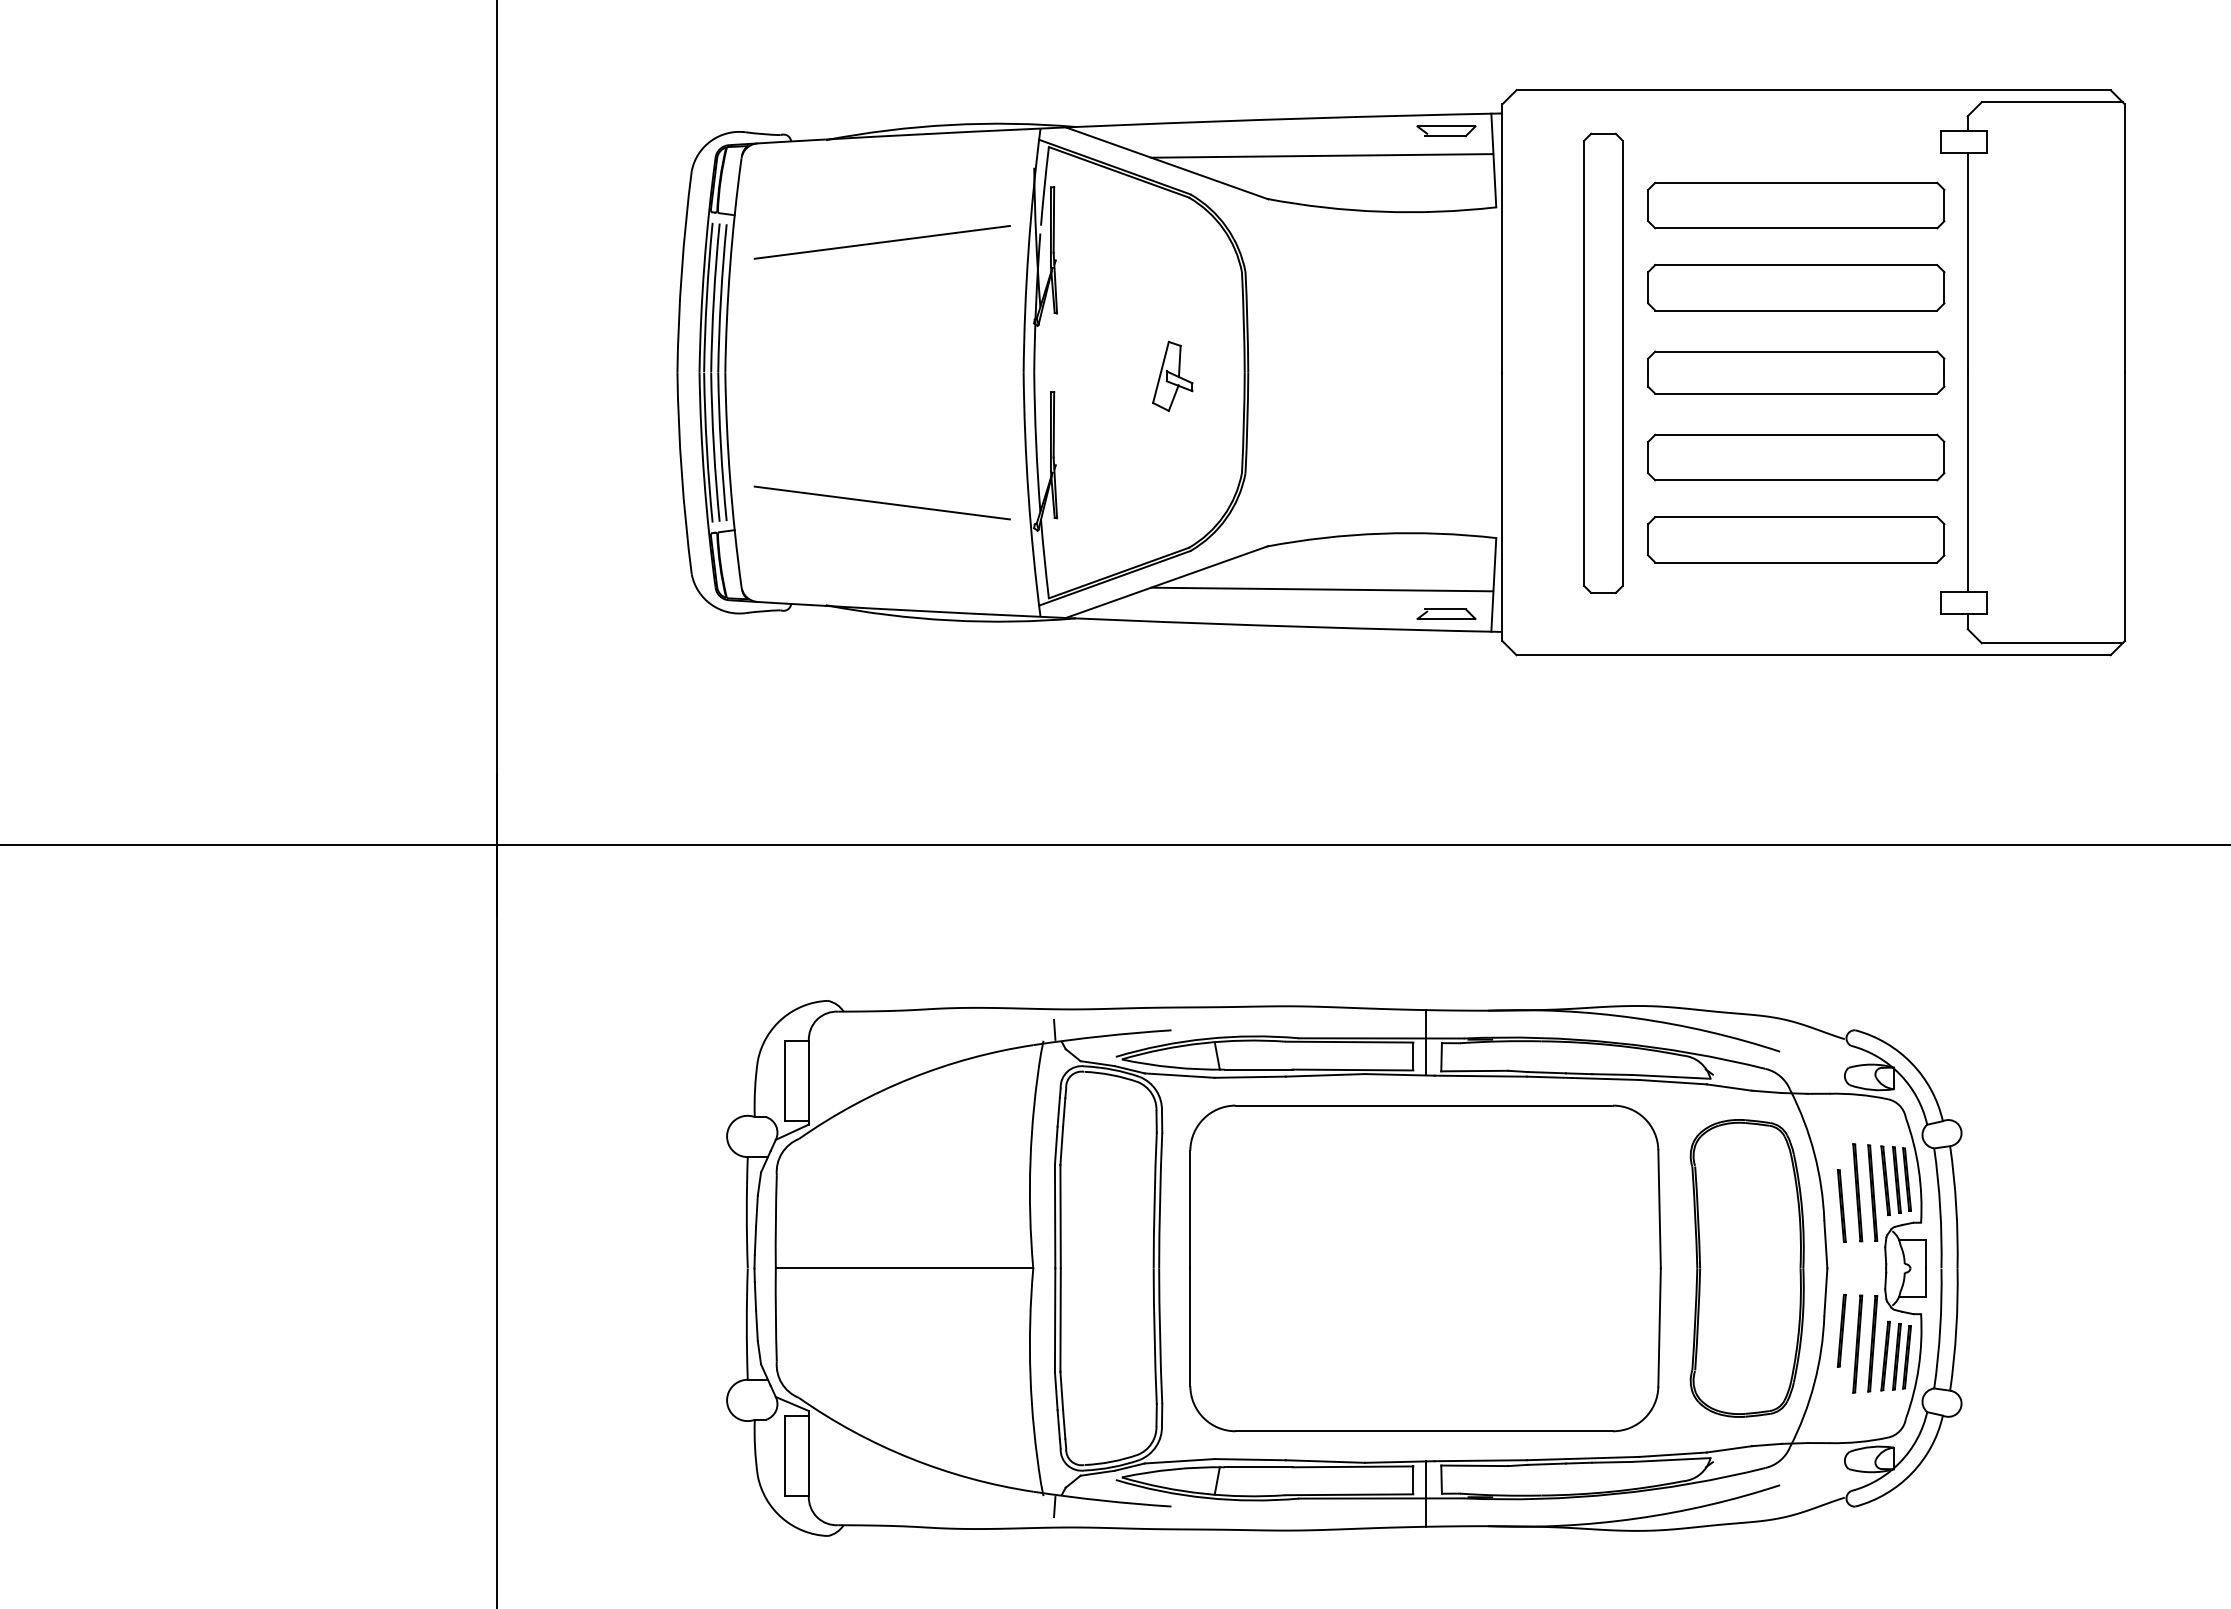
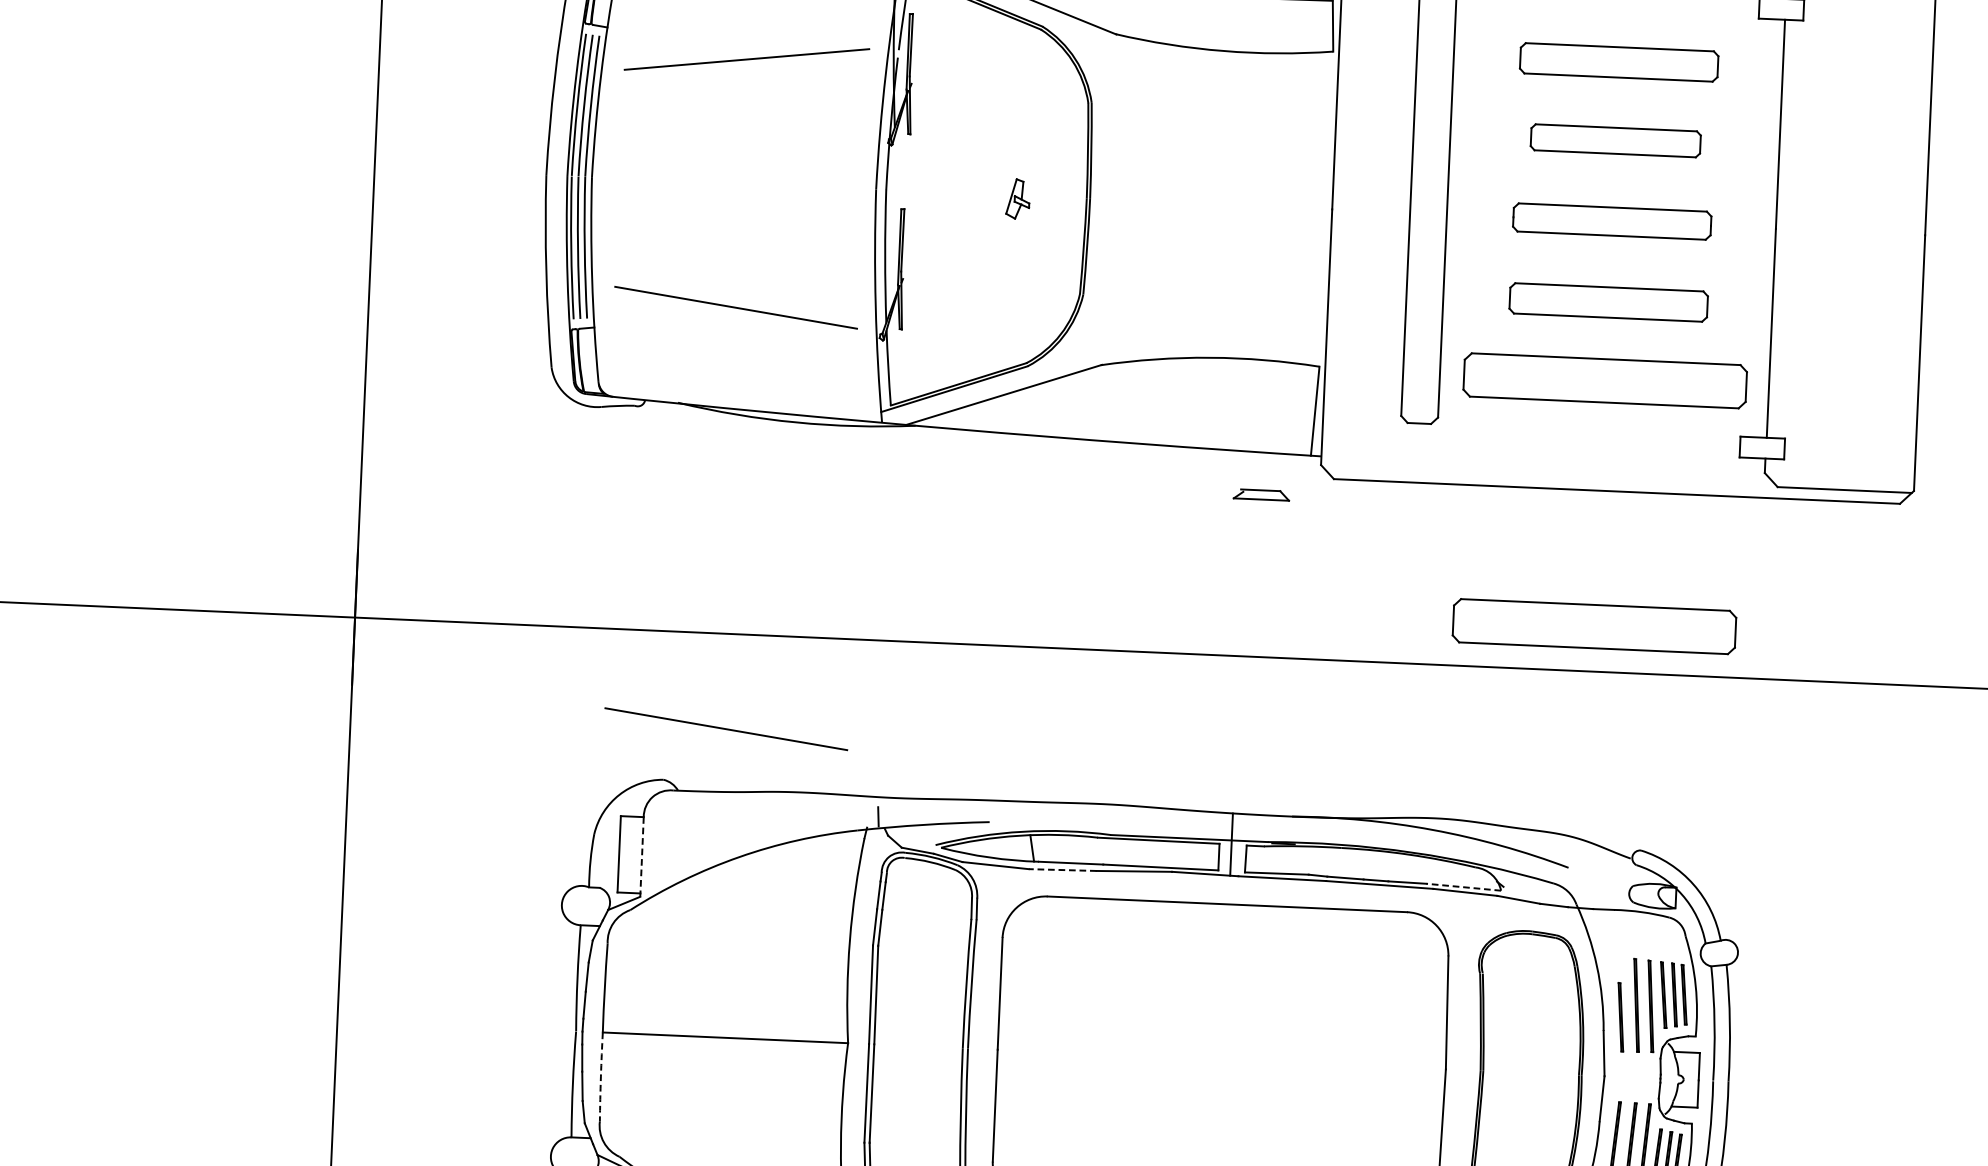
part: (1796, 205) -> (1619, 62), size x0.7
part: (1796, 287) -> (1615, 140), size x0.6
part: (1796, 372) -> (1612, 221), size x0.7
part: (1172, 375) -> (1017, 198), size x0.6
part: (1796, 457) -> (1608, 302), size x0.7
line: (1322, 589) -> (1151, 408), removed
part: (1446, 613) -> (1261, 494), moved
part: (1796, 797) -> (1594, 626), added
line: (890, 944) -> (725, 728), added
line: (1670, 1076) -> (1463, 886), solid -> dashed
line: (1250, 1077) -> (1062, 870), solid -> dashed
line: (808, 1082) -> (641, 856), solid -> dashed
arc: (775, 1315) -> (600, 1077), solid -> dashed

